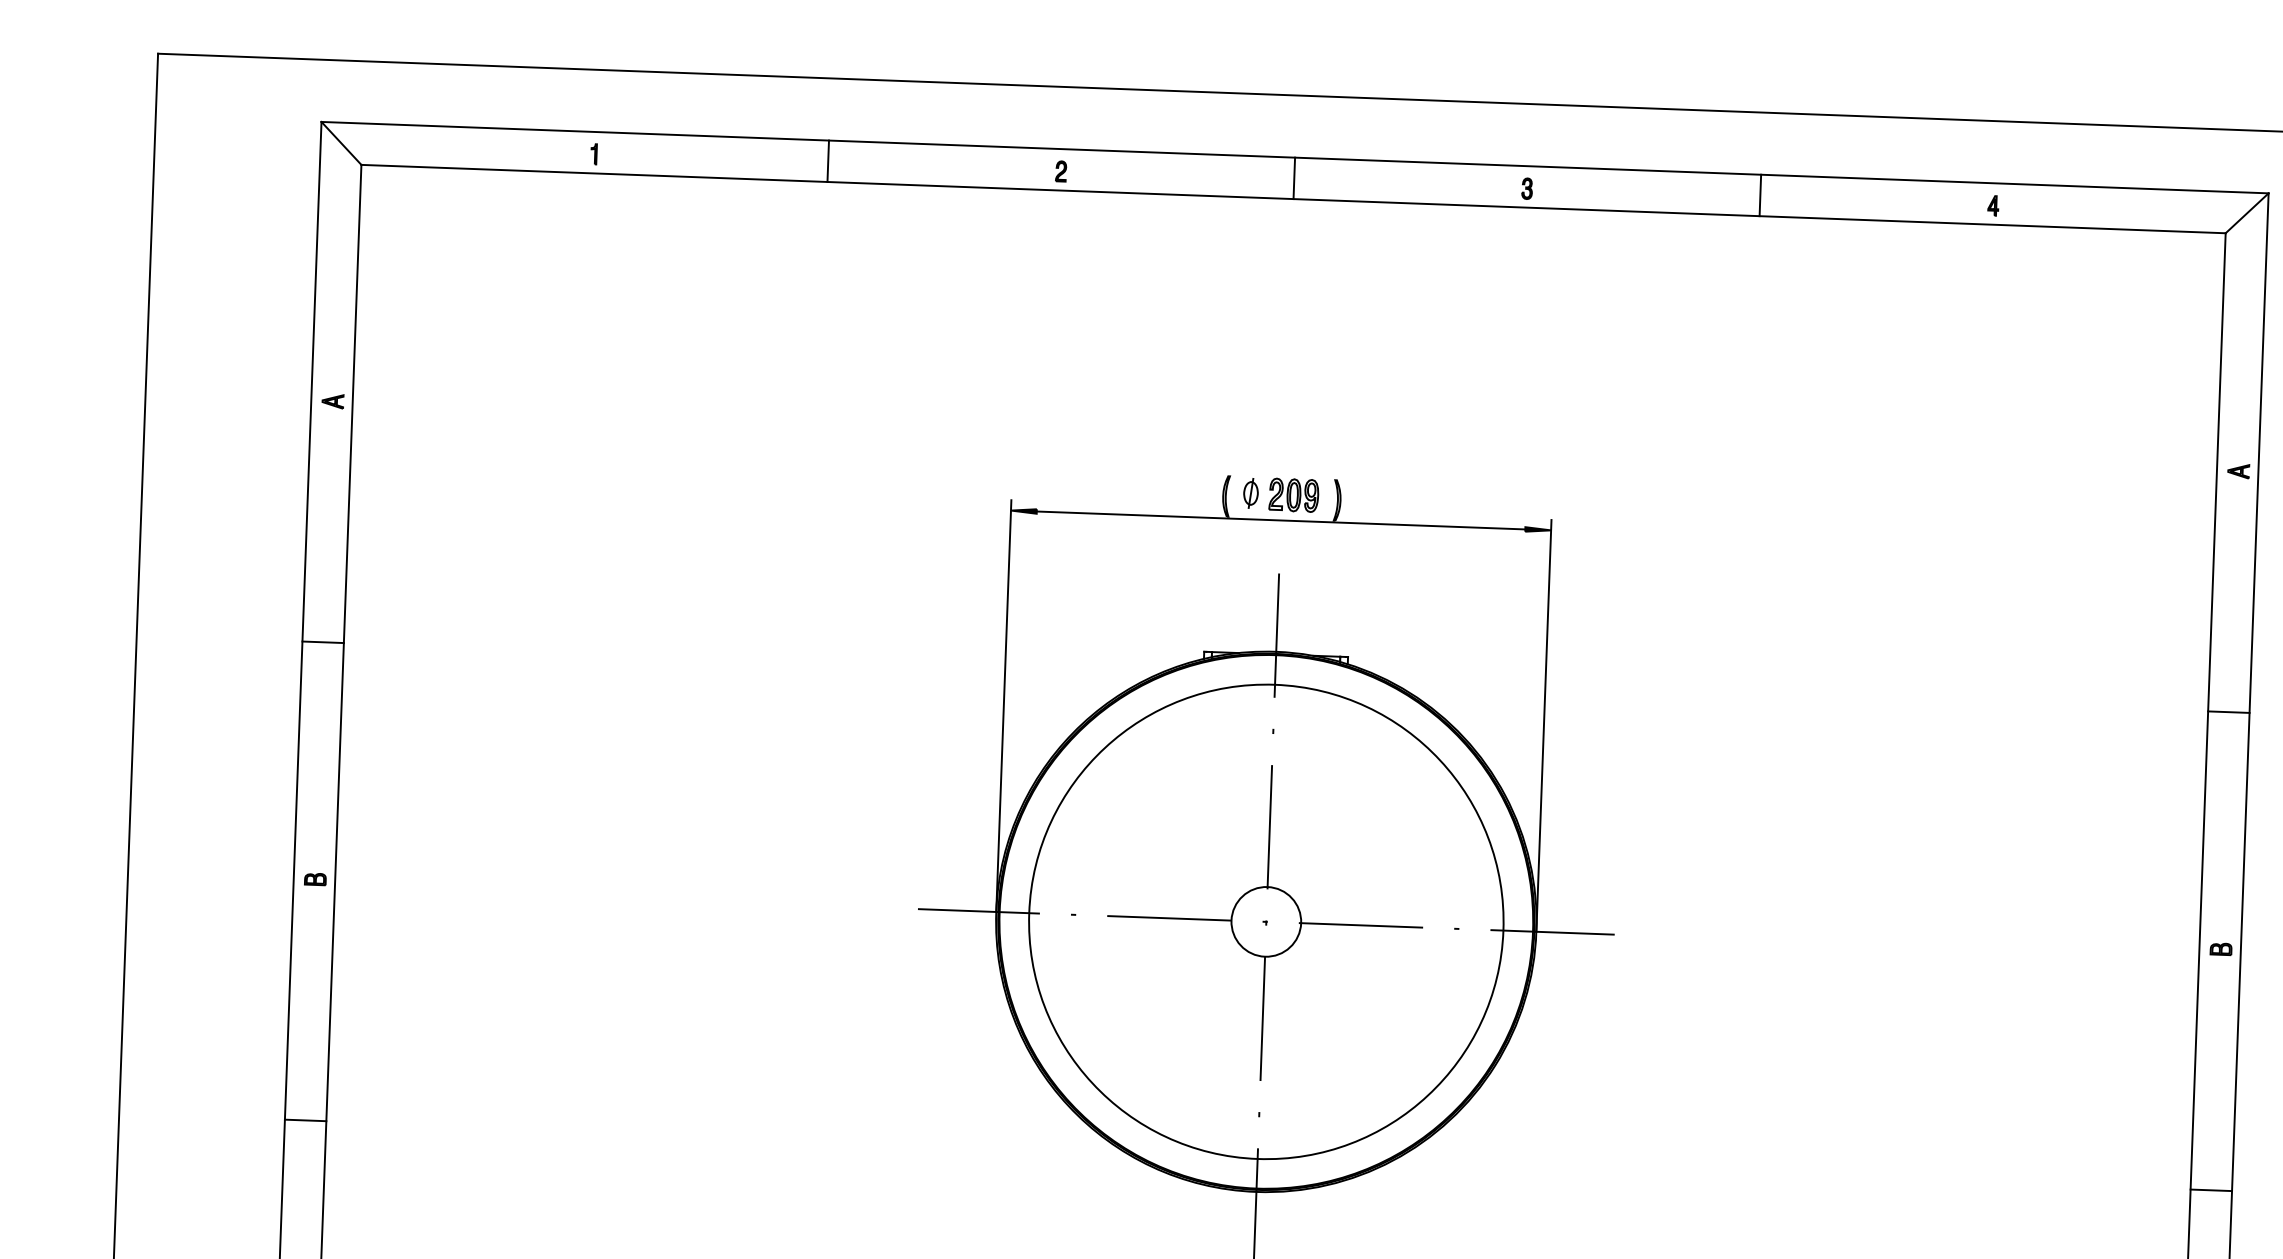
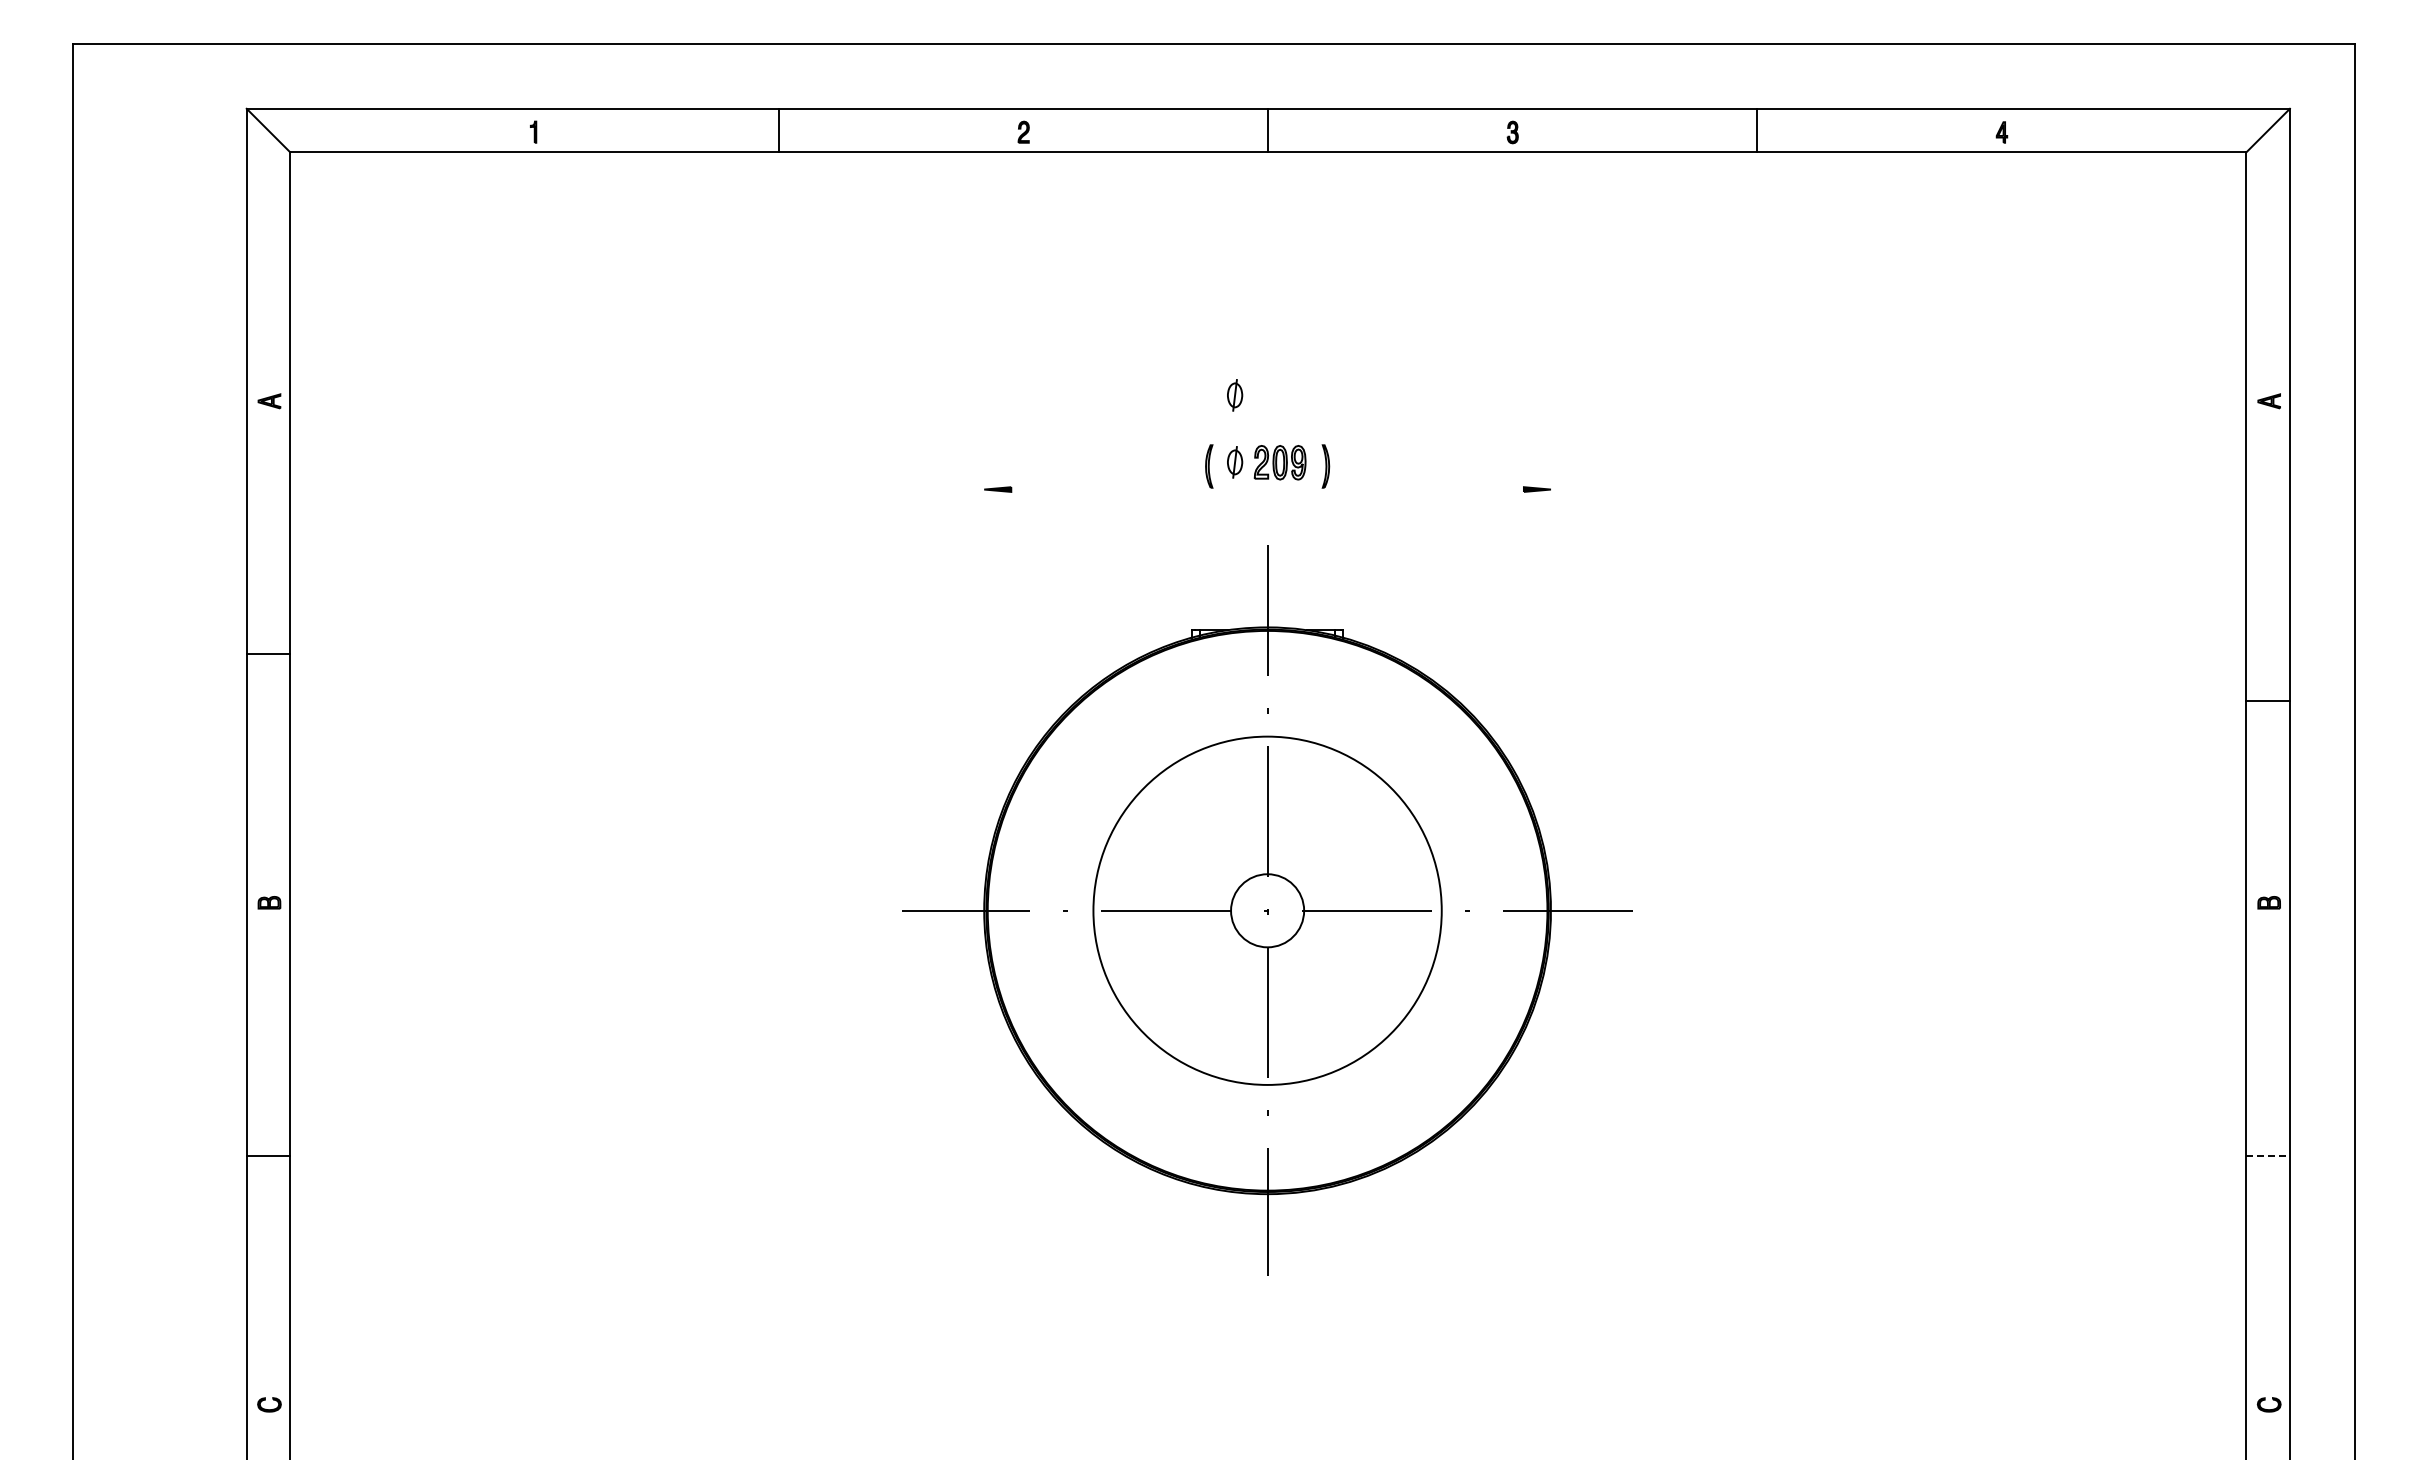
part: (1253, 429) -> (1235, 395), added
line: (1280, 520) -> (1267, 489), removed
line: (1004, 705) -> (984, 694), removed
line: (2228, 712) -> (2267, 701), moved
line: (1543, 725) -> (1550, 694), removed
circle: (1266, 921) -> (1267, 910), size x0.7
line: (2211, 1190) -> (2268, 1155), solid -> dashed

